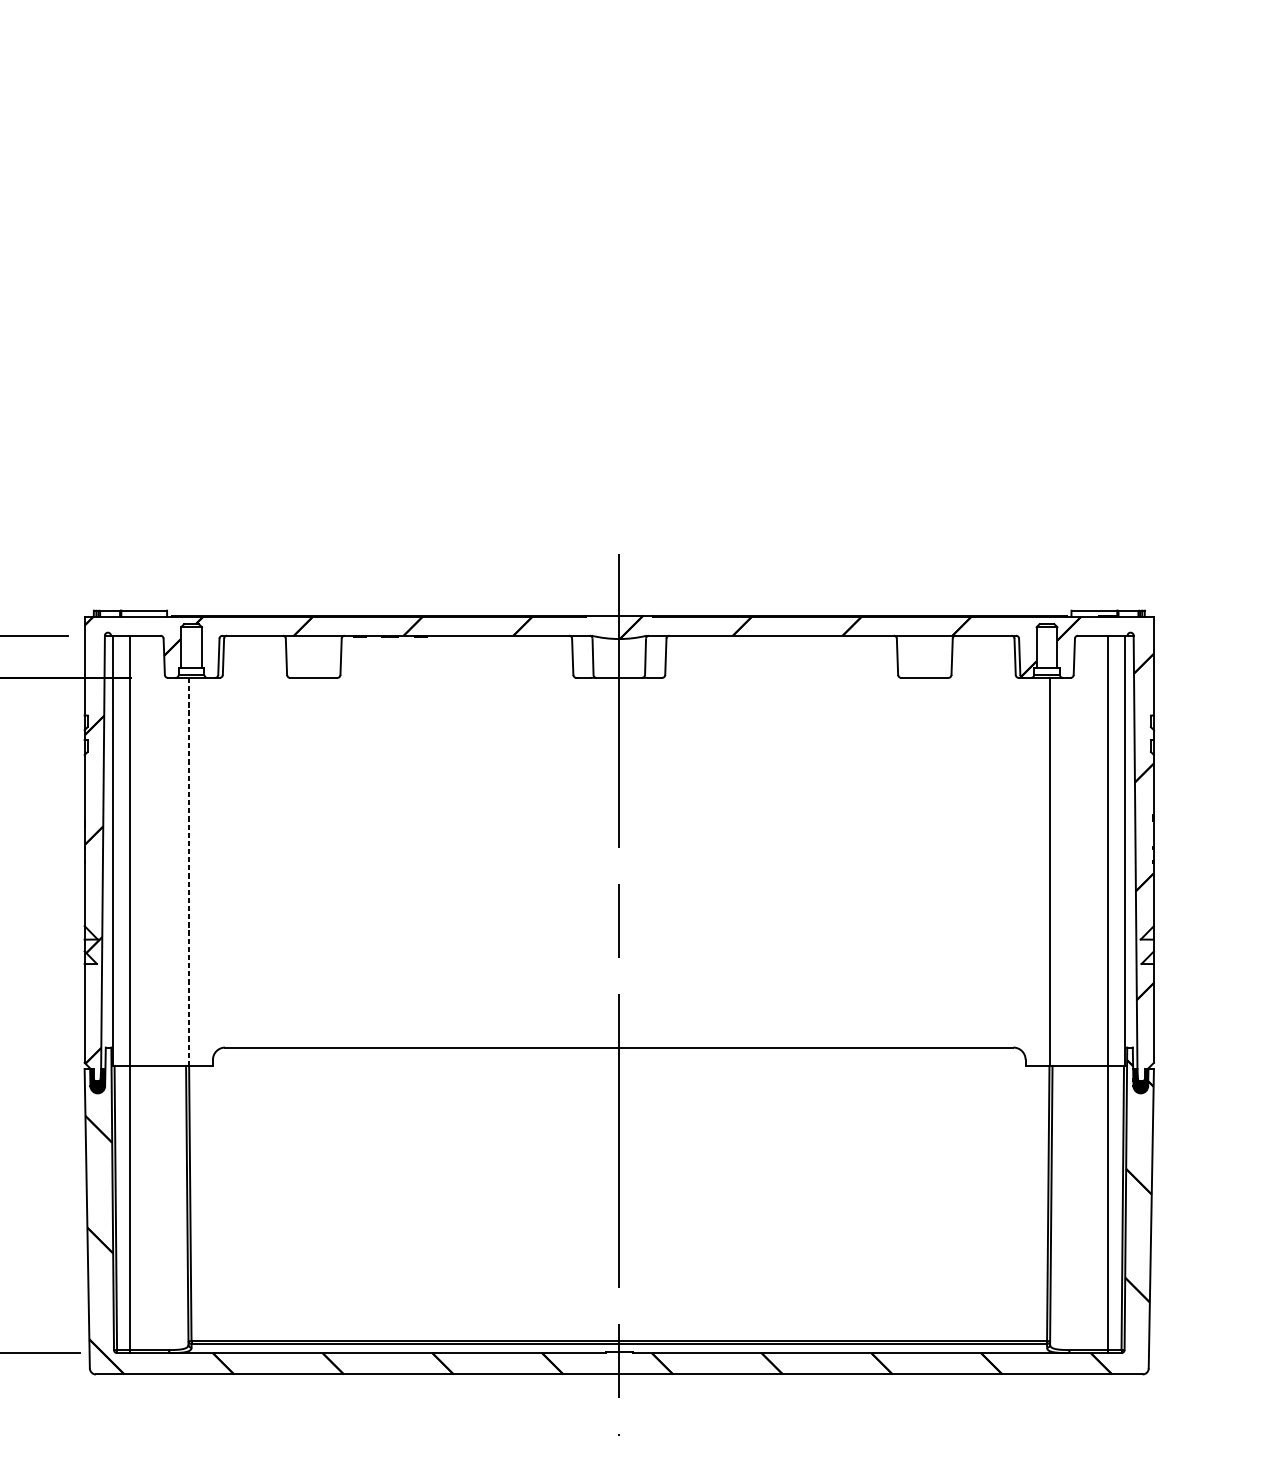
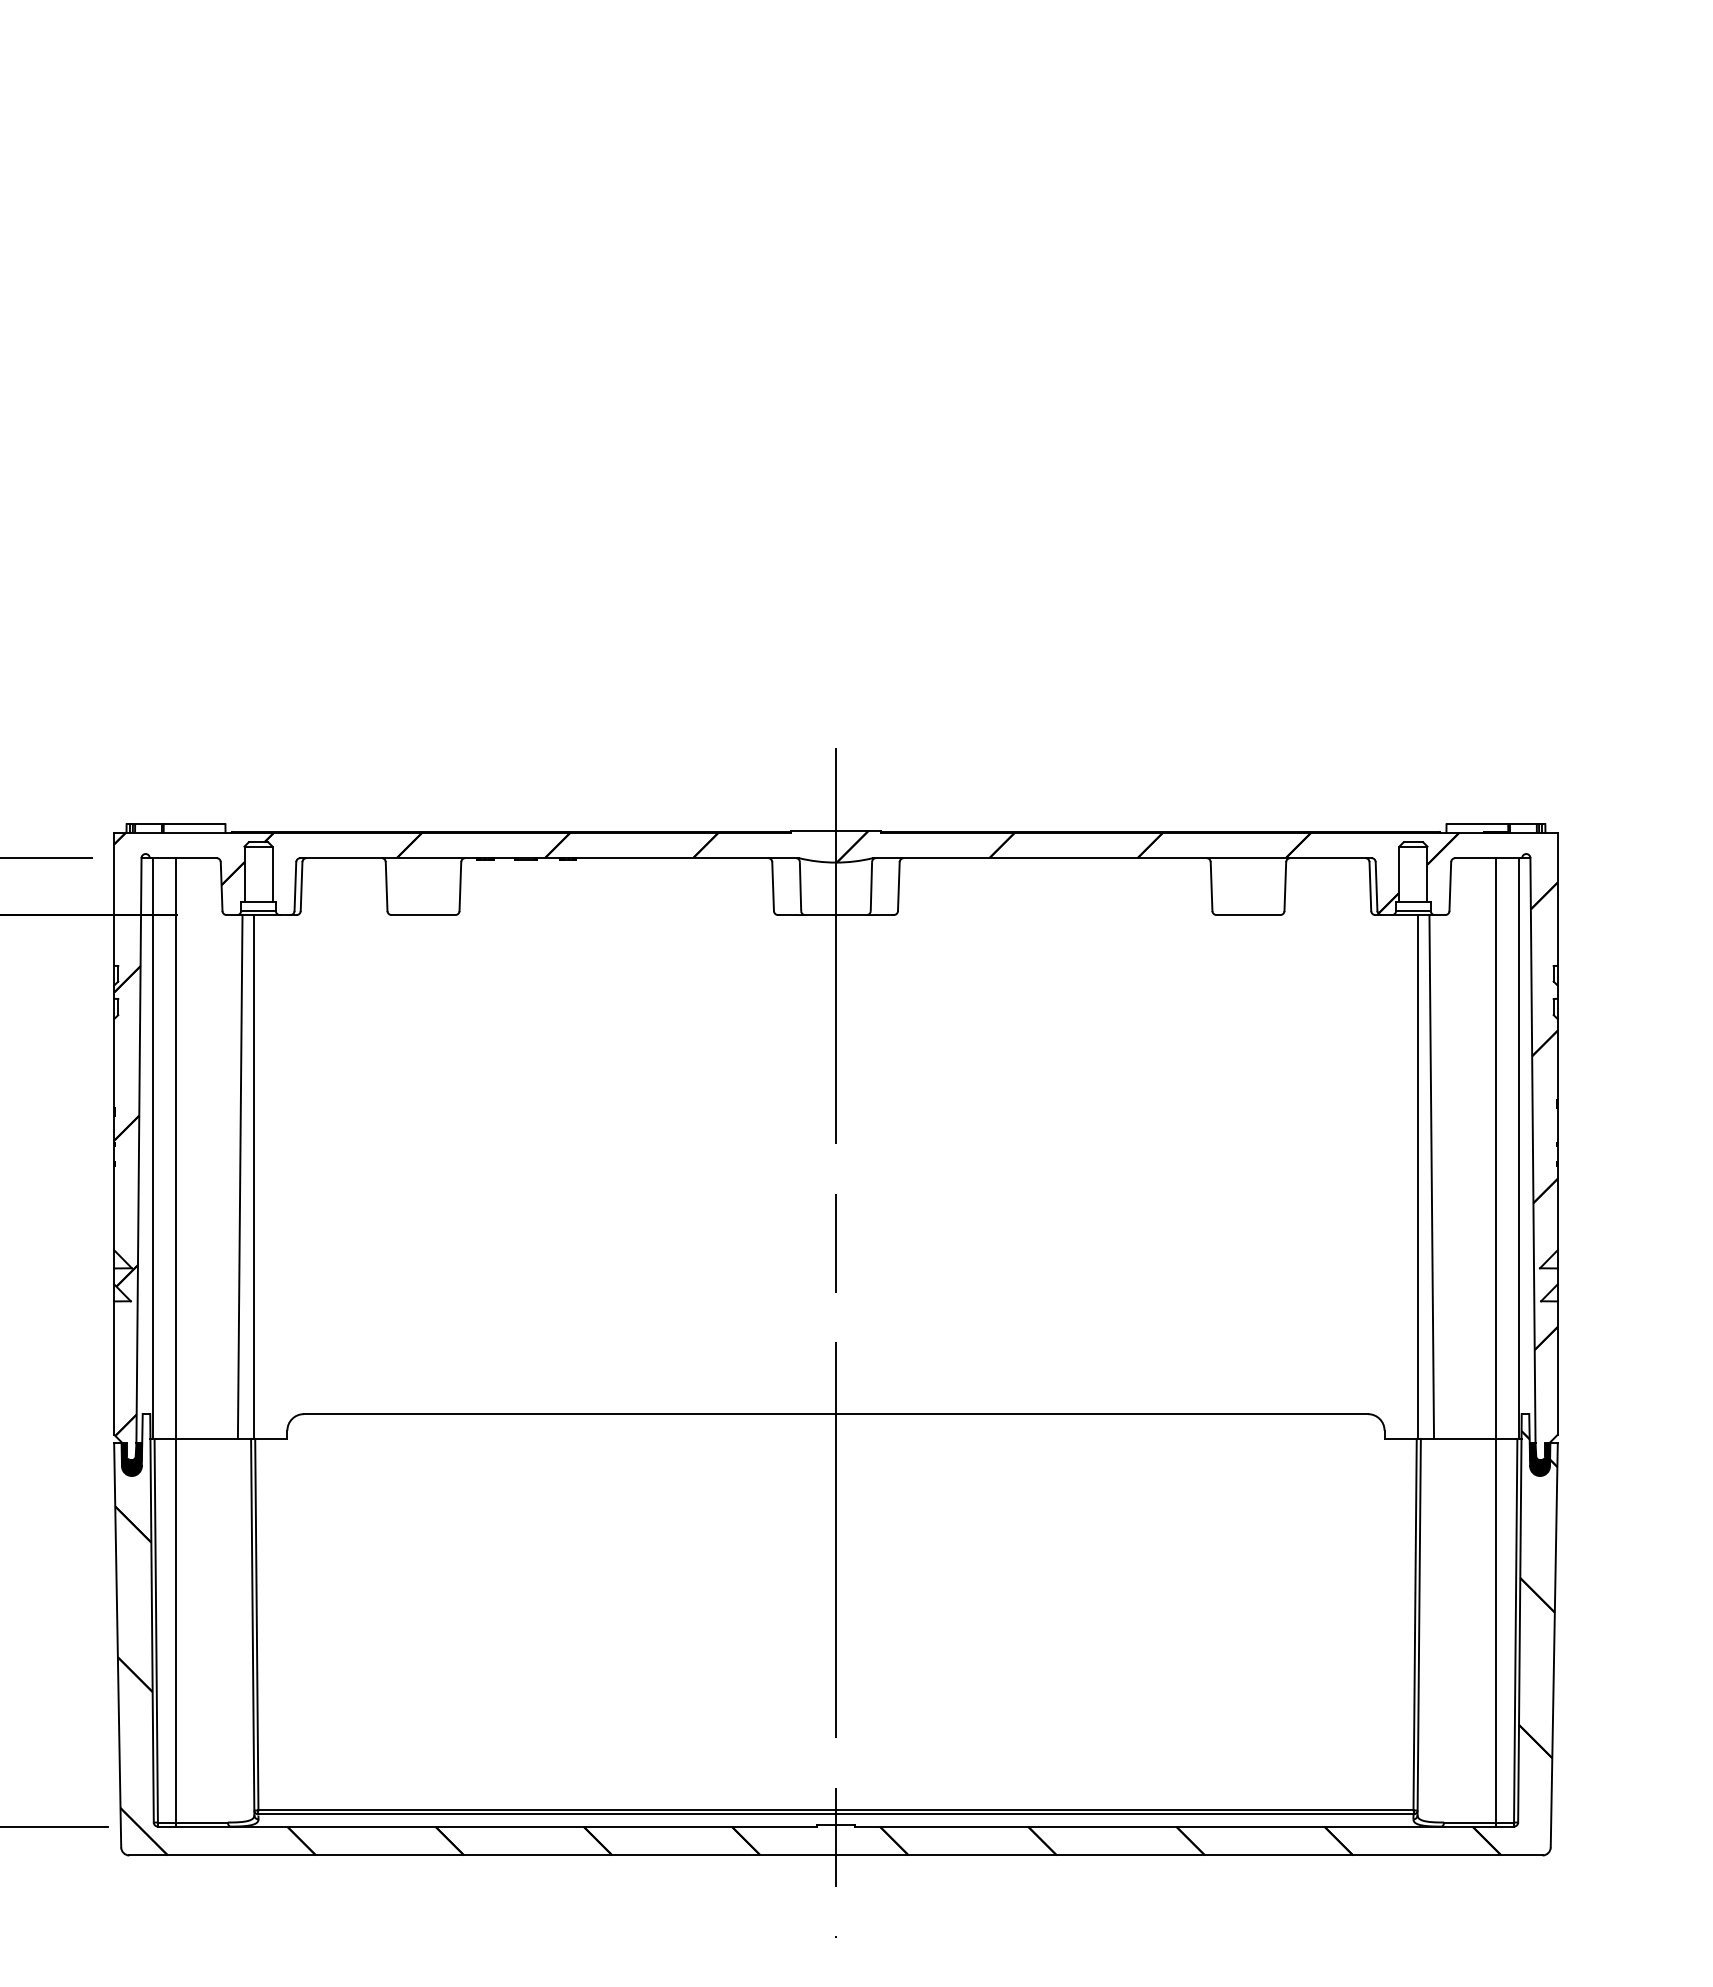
line: (177, 871) -> (239, 1176), added
line: (188, 871) -> (254, 1176), dashed -> solid
line: (1060, 871) -> (1431, 1176), added

